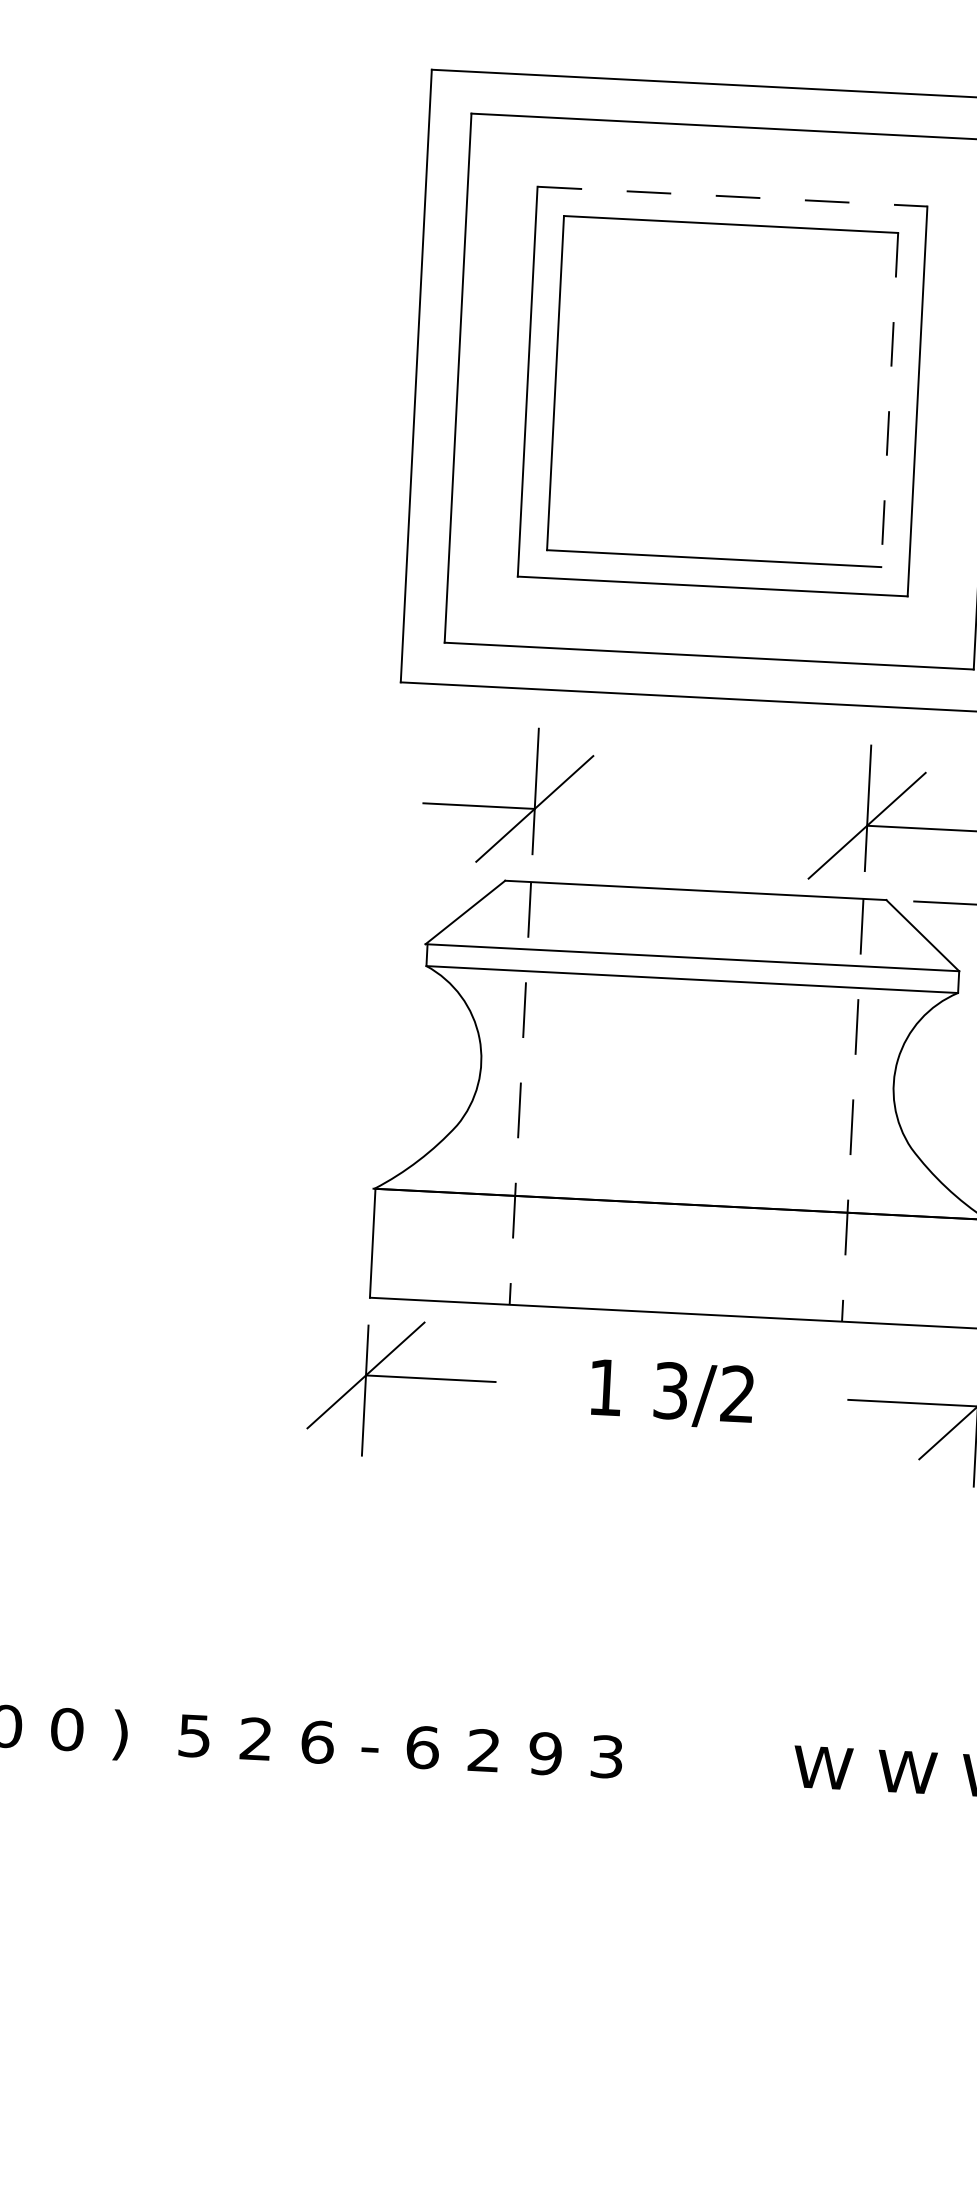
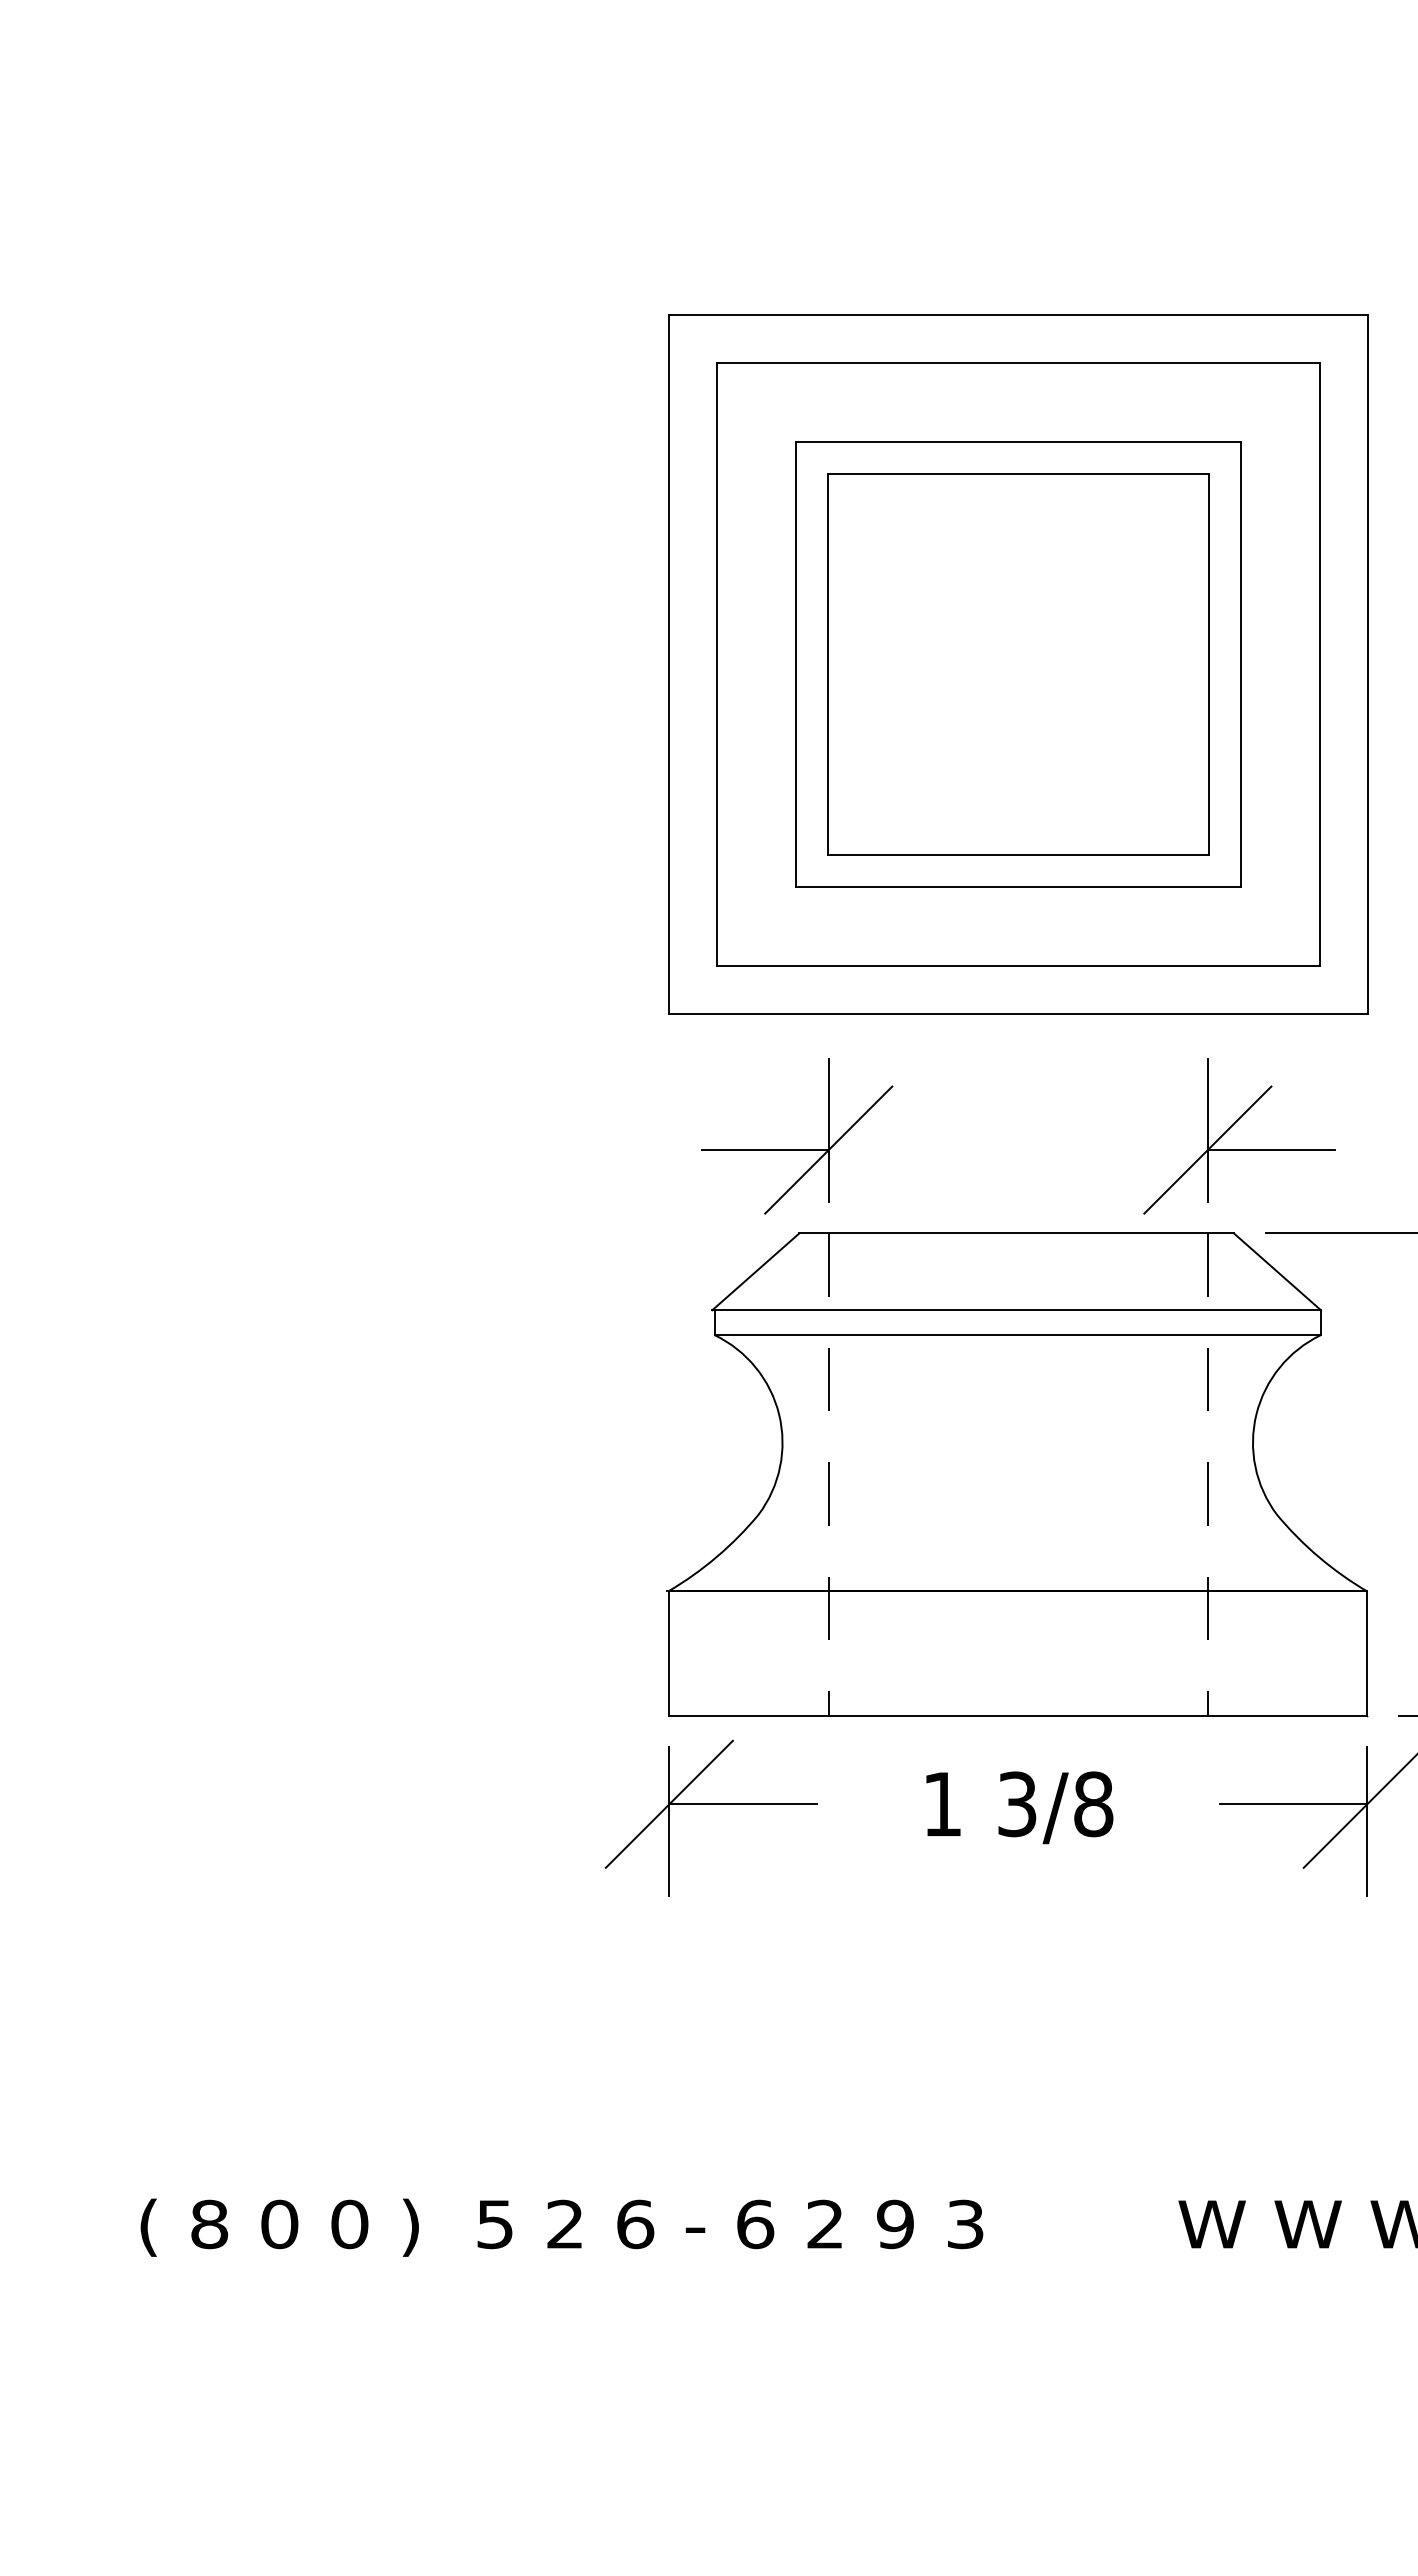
line: (732, 197) -> (1018, 442), dashed -> solid
line: (889, 400) -> (1208, 664), dashed -> solid
text: (737, 1394) -> (1093, 1804), 3/2 -> 3/8

